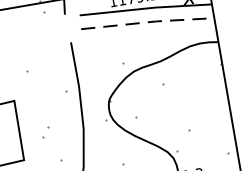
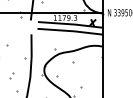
line: (148, 23) -> (70, 31), dashed -> solid

